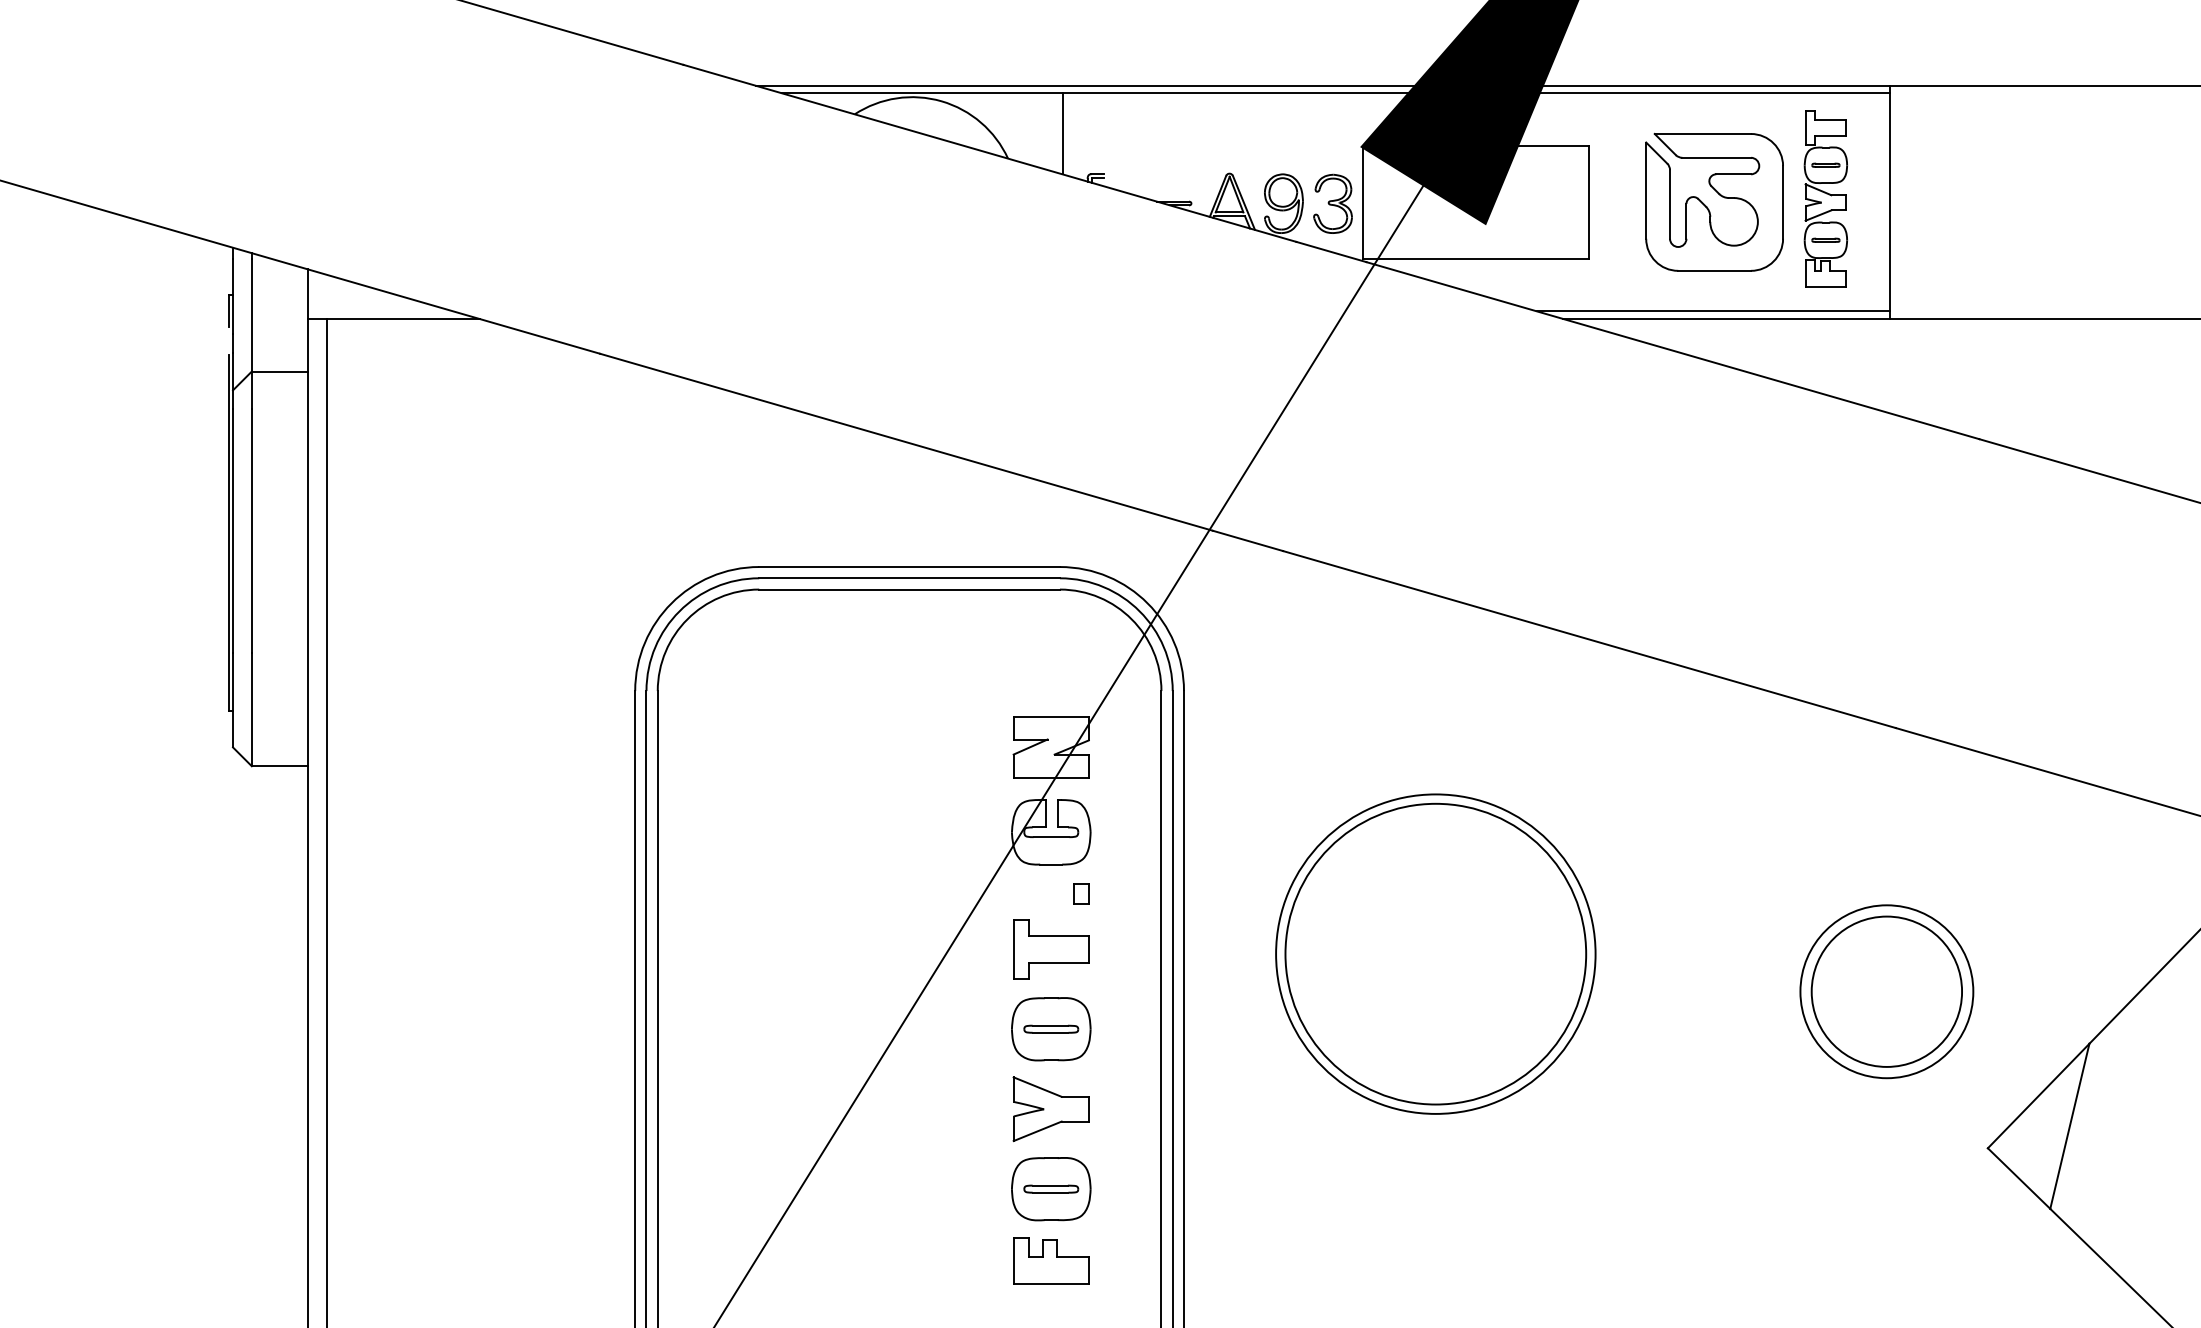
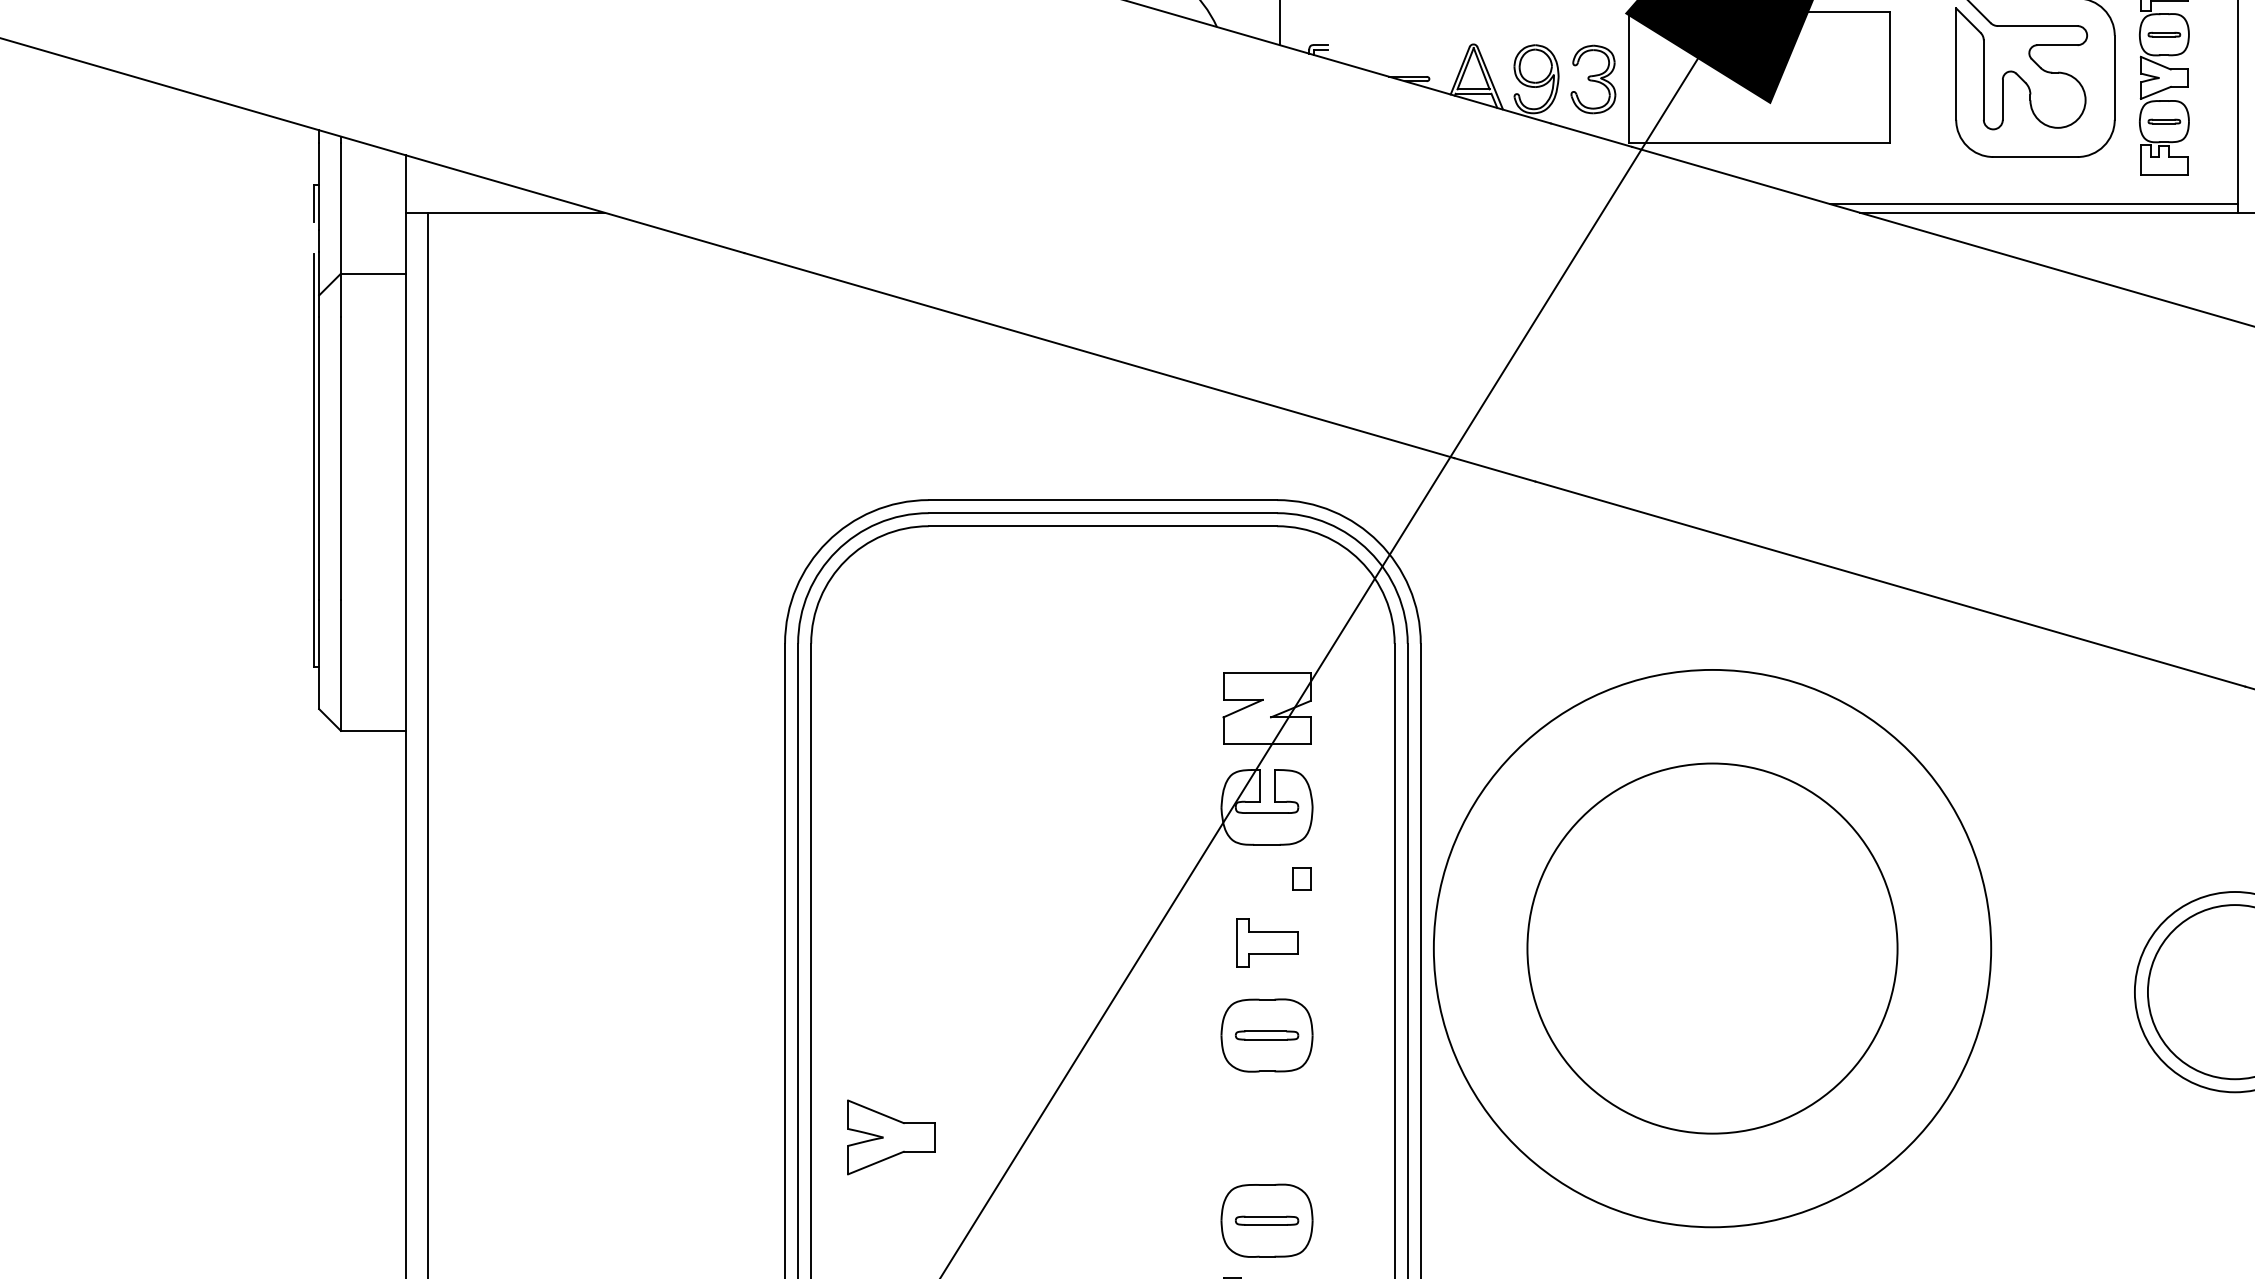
part: (1051, 949) -> (1267, 943), size x0.7
circle: (1435, 953) -> (1712, 947), size x1.6
part: (1050, 1109) -> (890, 1137), moved

